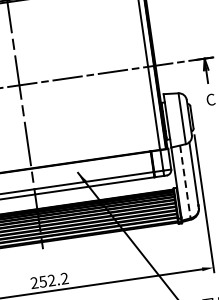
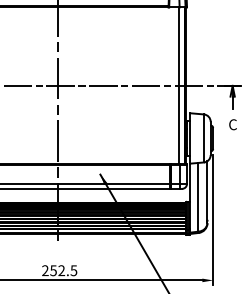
line: (185, 182) -> (198, 197), dashed -> solid
text: (64, 278) -> (73, 270), 252.2 -> 252.5

